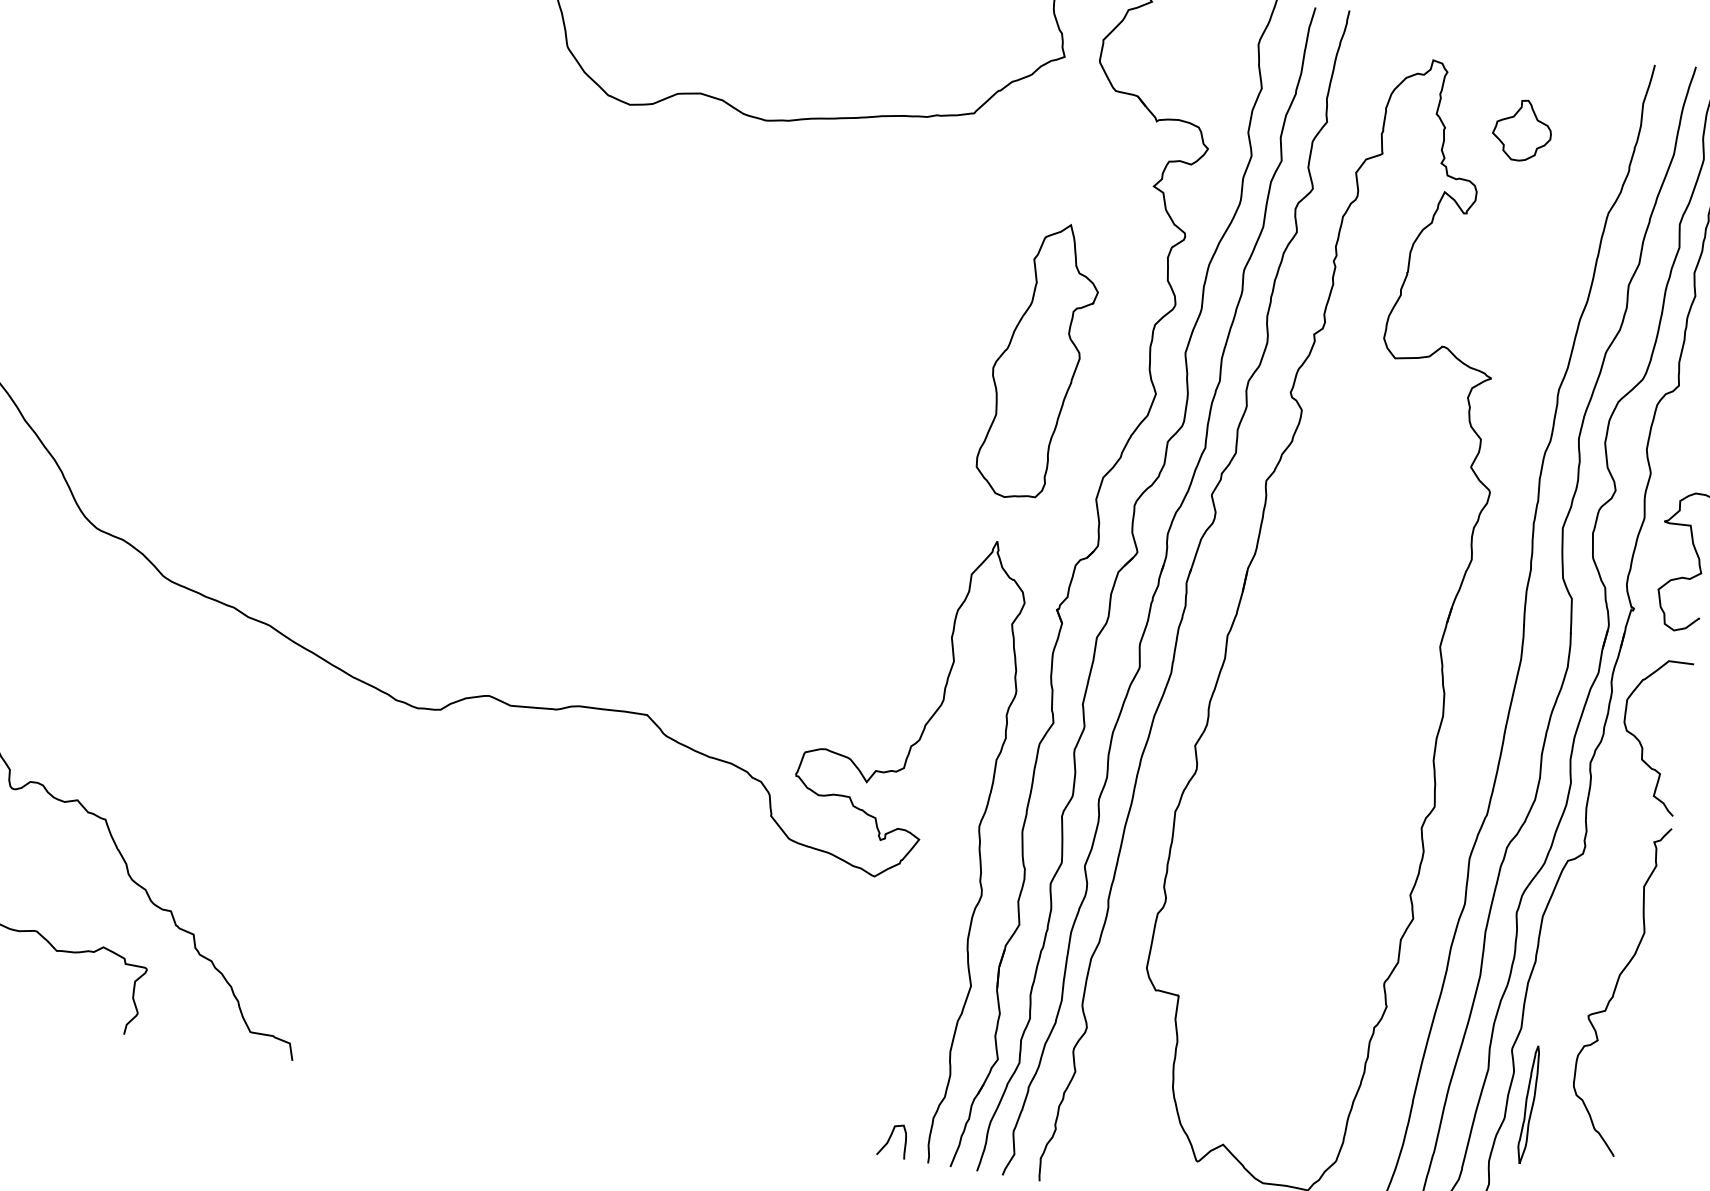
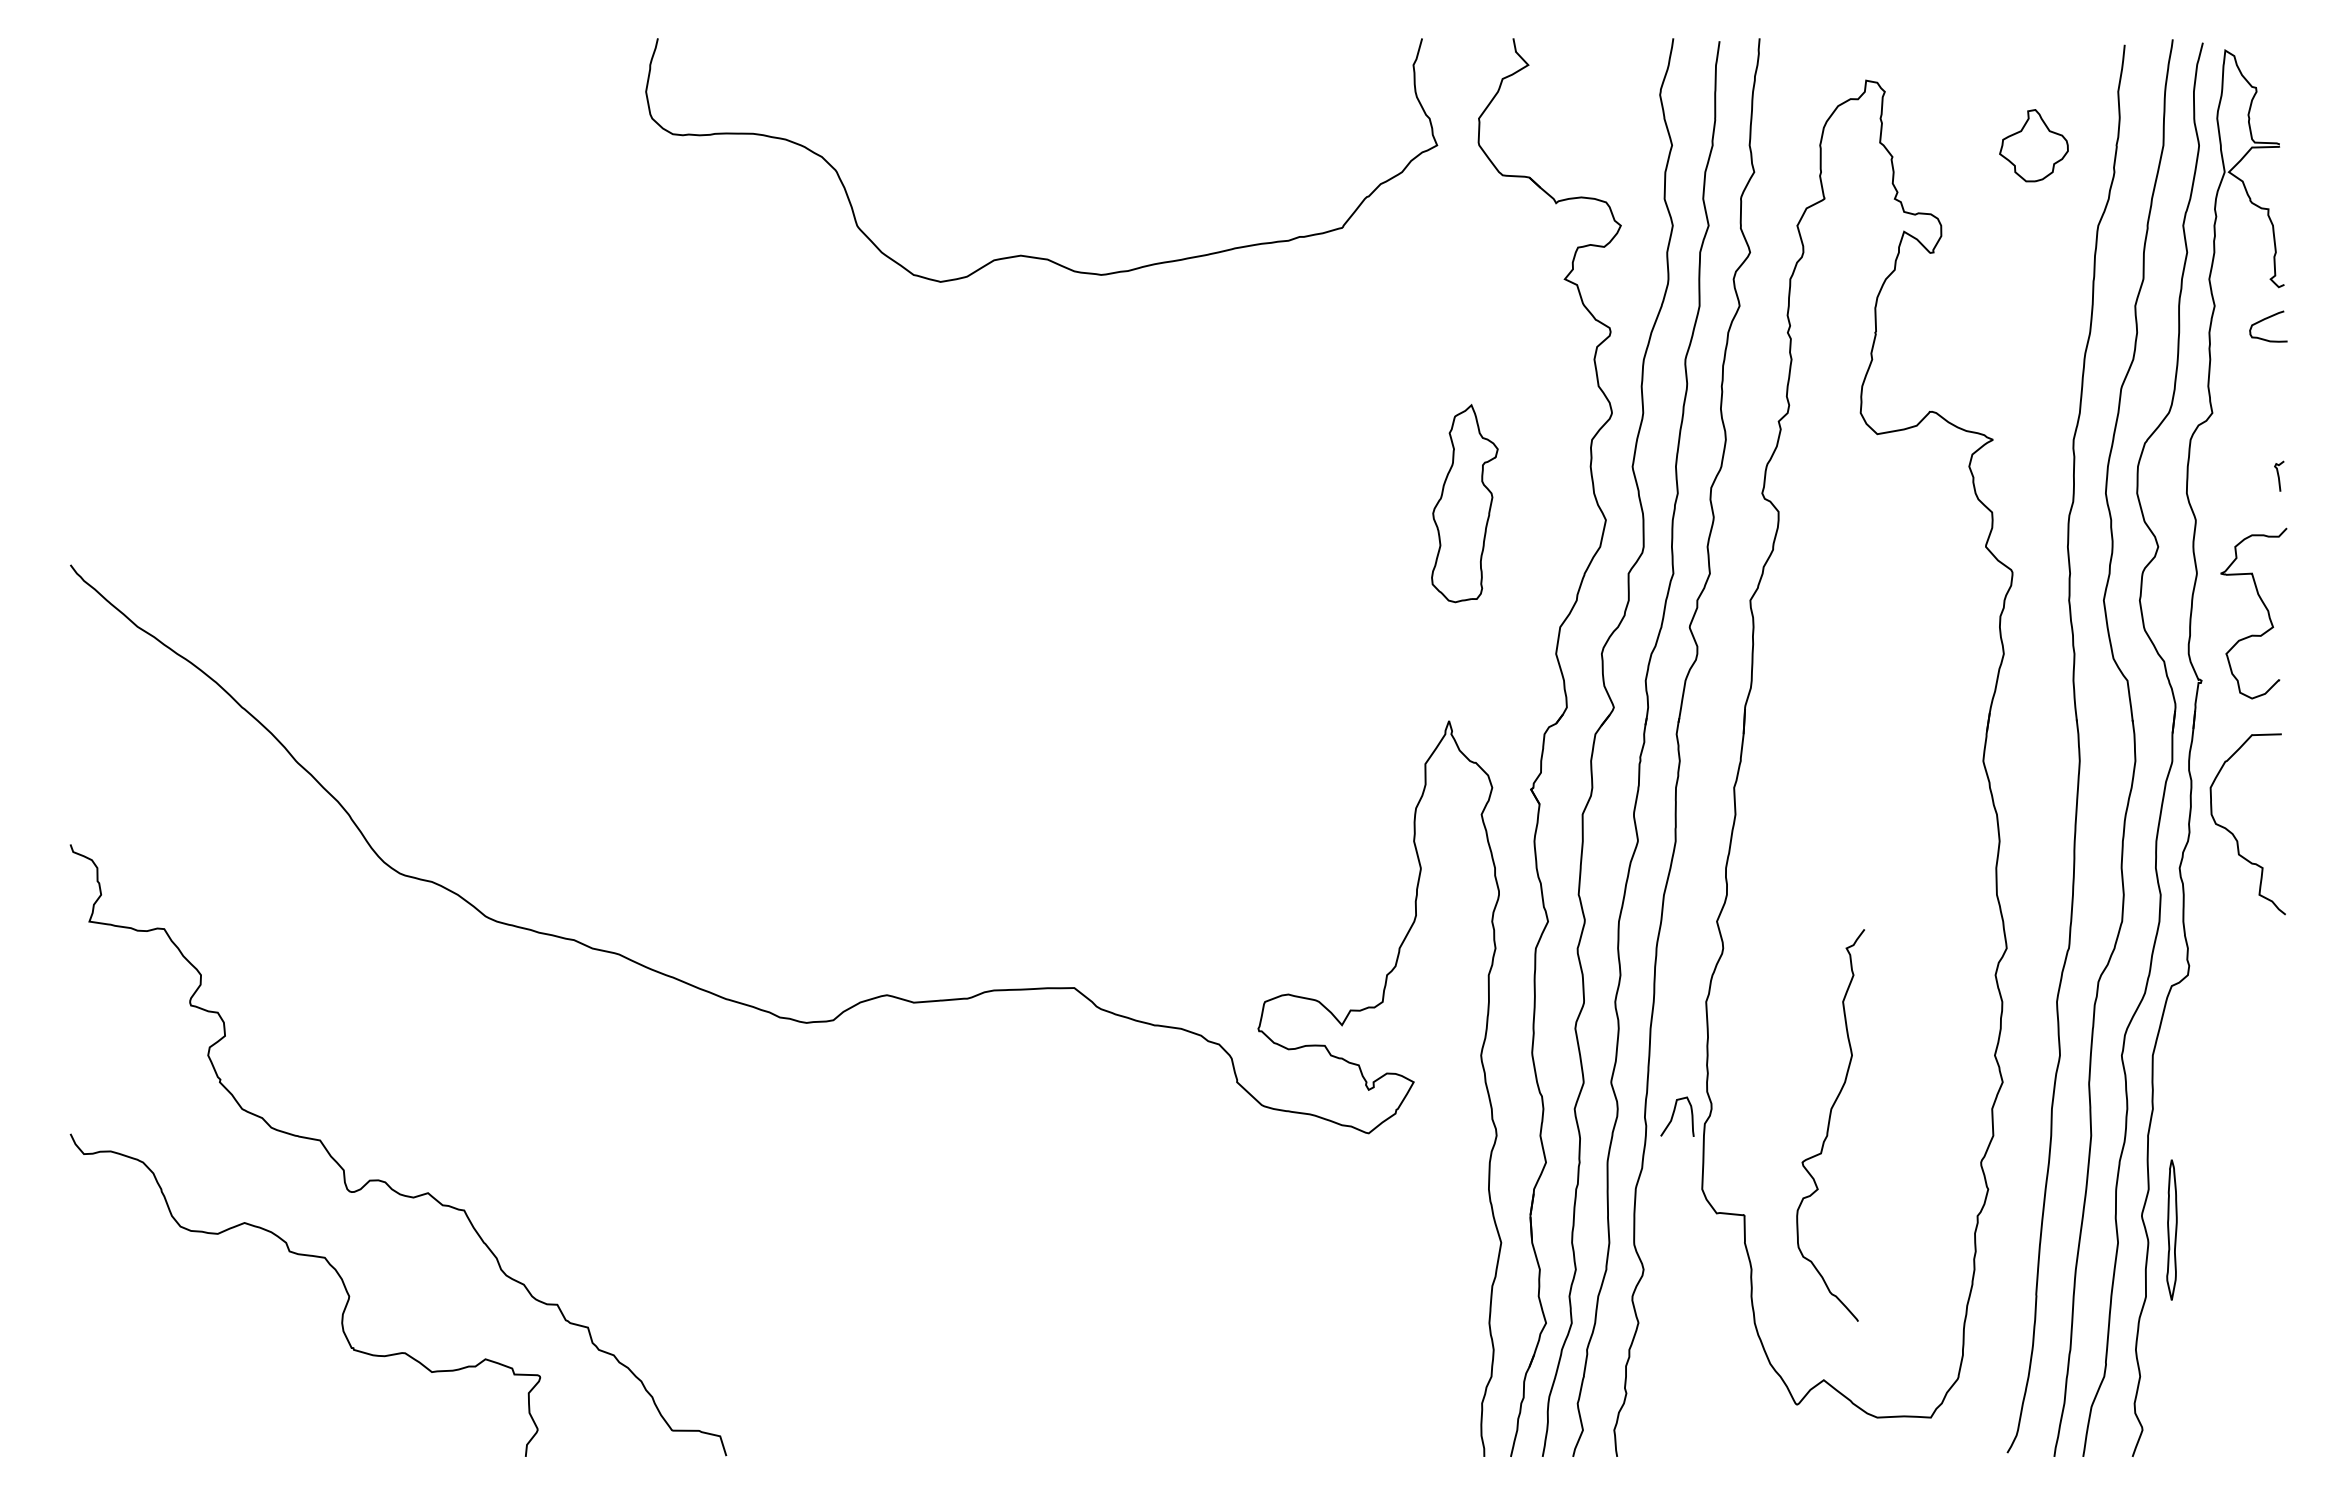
part: (1522, 130) -> (2033, 145), moved
part: (1039, 361) -> (1464, 503), size x0.6
curve: (1616, 988) -> (1829, 1125), moved
part: (1528, 1104) -> (2171, 1229), moved
curve: (889, 1139) -> (1673, 1116), moved

